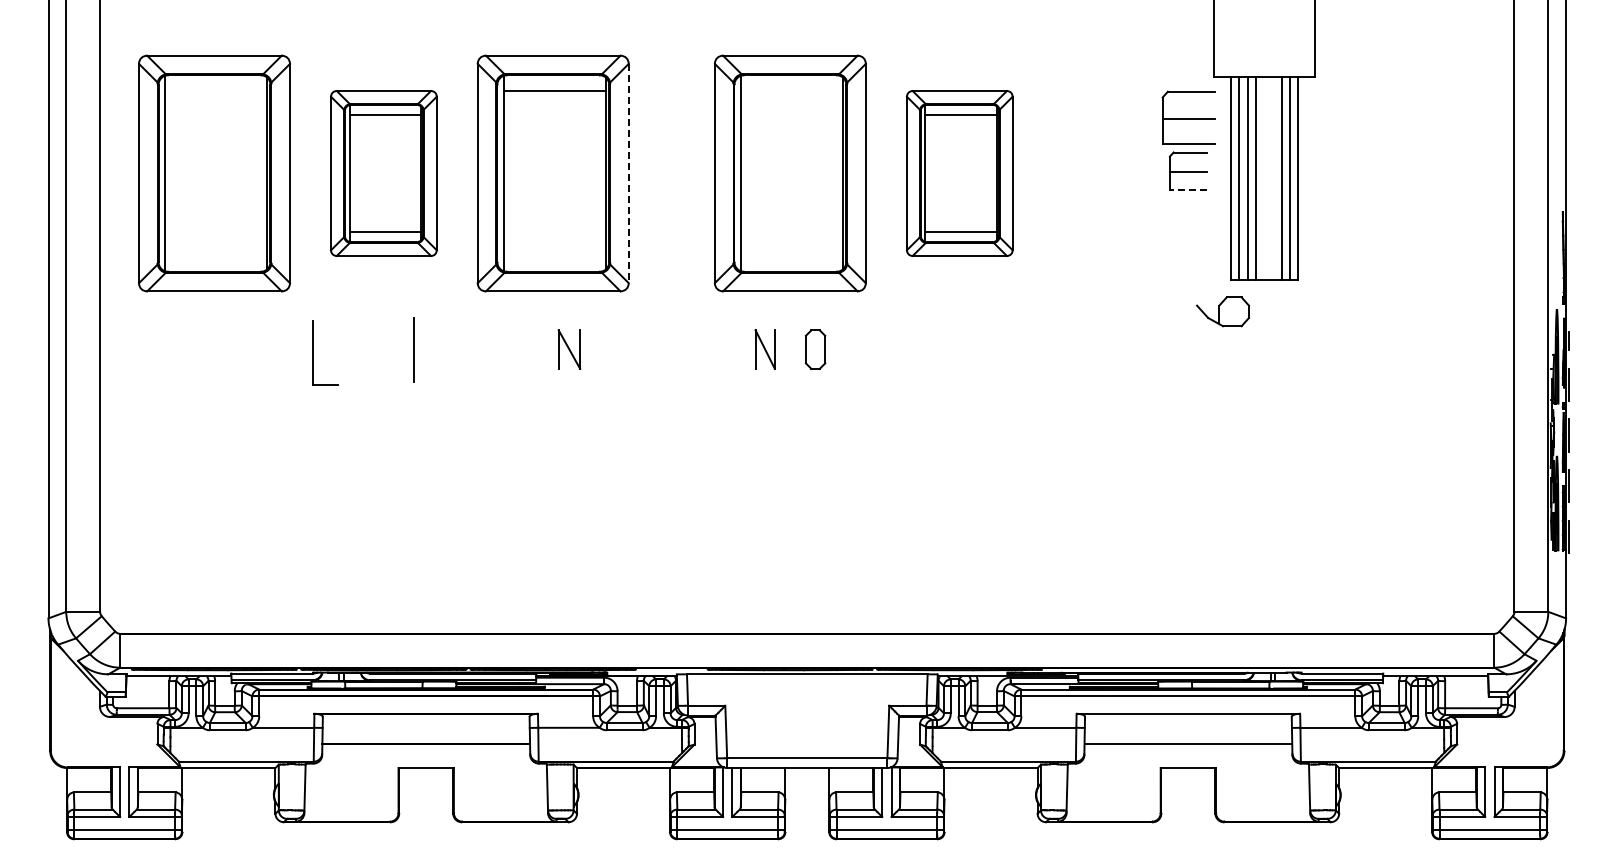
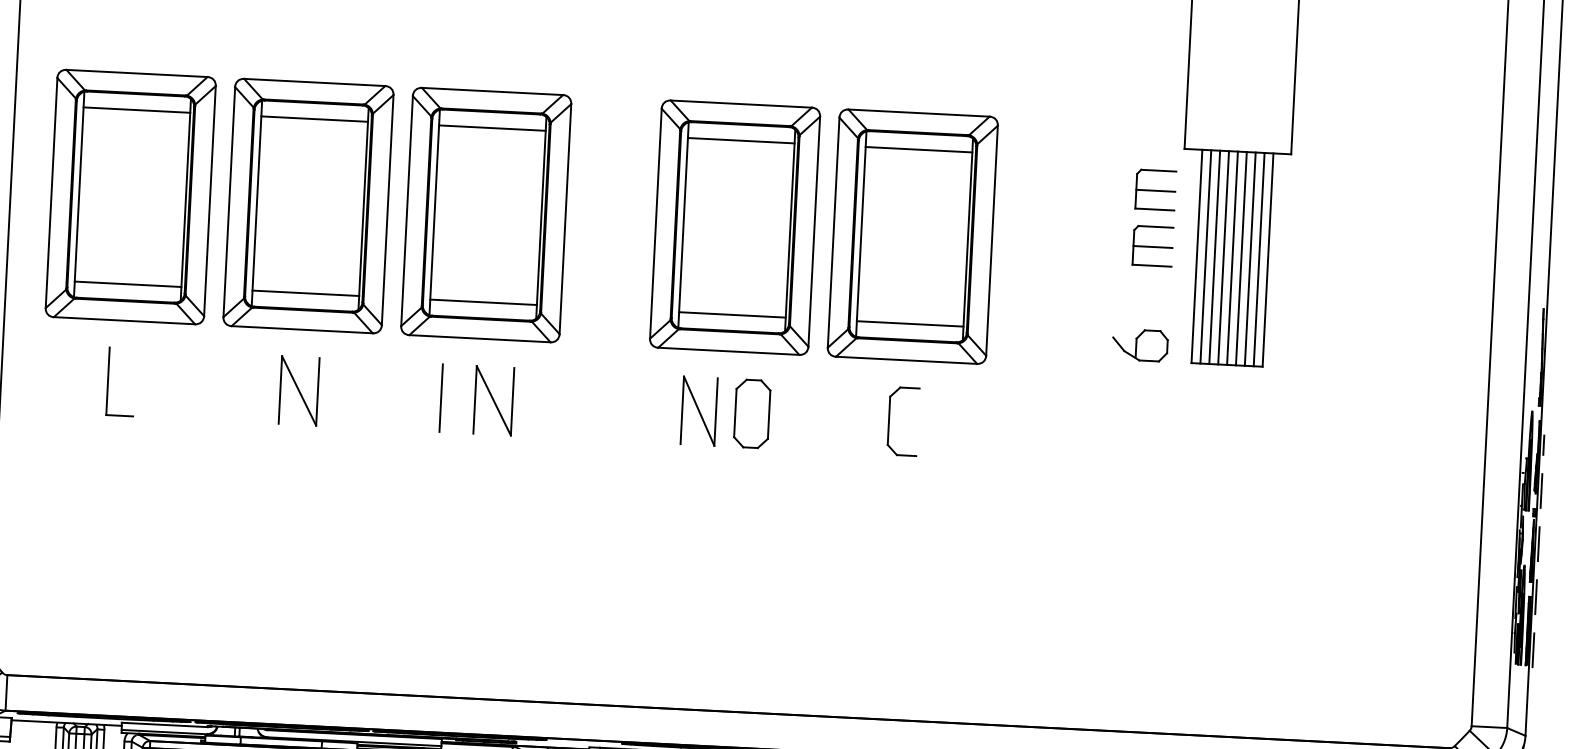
line: (216, 90) -> (137, 110), added
line: (791, 90) -> (740, 140), added
part: (1187, 116) -> (1154, 188), size x0.71
part: (383, 173) -> (308, 206), size x1.43
line: (628, 173) -> (565, 219), dashed -> solid
part: (959, 173) -> (912, 236), size x1.43
line: (1264, 178) -> (1232, 258), added
line: (1273, 178) -> (1241, 258), added
line: (1188, 189) -> (1152, 265), dashed -> solid
line: (216, 256) -> (128, 284), added
line: (554, 256) -> (483, 302), added
line: (791, 256) -> (731, 314), added
part: (1223, 311) -> (1140, 345), moved
part: (383, 349) -> (298, 390), added
line: (413, 349) -> (440, 397), moved
part: (569, 349) -> (493, 400), size x1.67
part: (765, 349) -> (699, 411), size x1.67
part: (815, 349) -> (752, 413), size x1.67
part: (946, 349) -> (889, 420), added
part: (313, 352) -> (108, 381), moved

